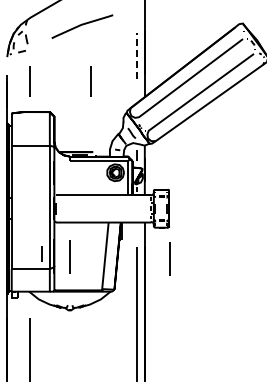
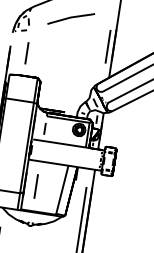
line: (137, 56) -> (108, 47), dashed -> solid
line: (90, 81) -> (71, 60), removed
line: (41, 253) -> (44, 128), moved
line: (169, 258) -> (109, 198), removed

